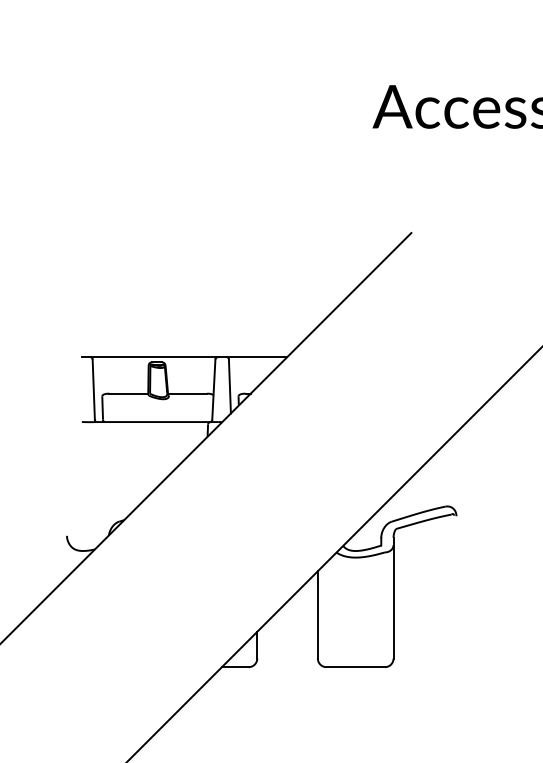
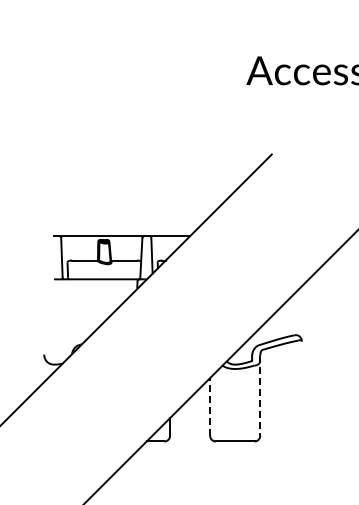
line: (393, 597) -> (260, 395), solid -> dashed
line: (318, 614) -> (210, 406), solid -> dashed

